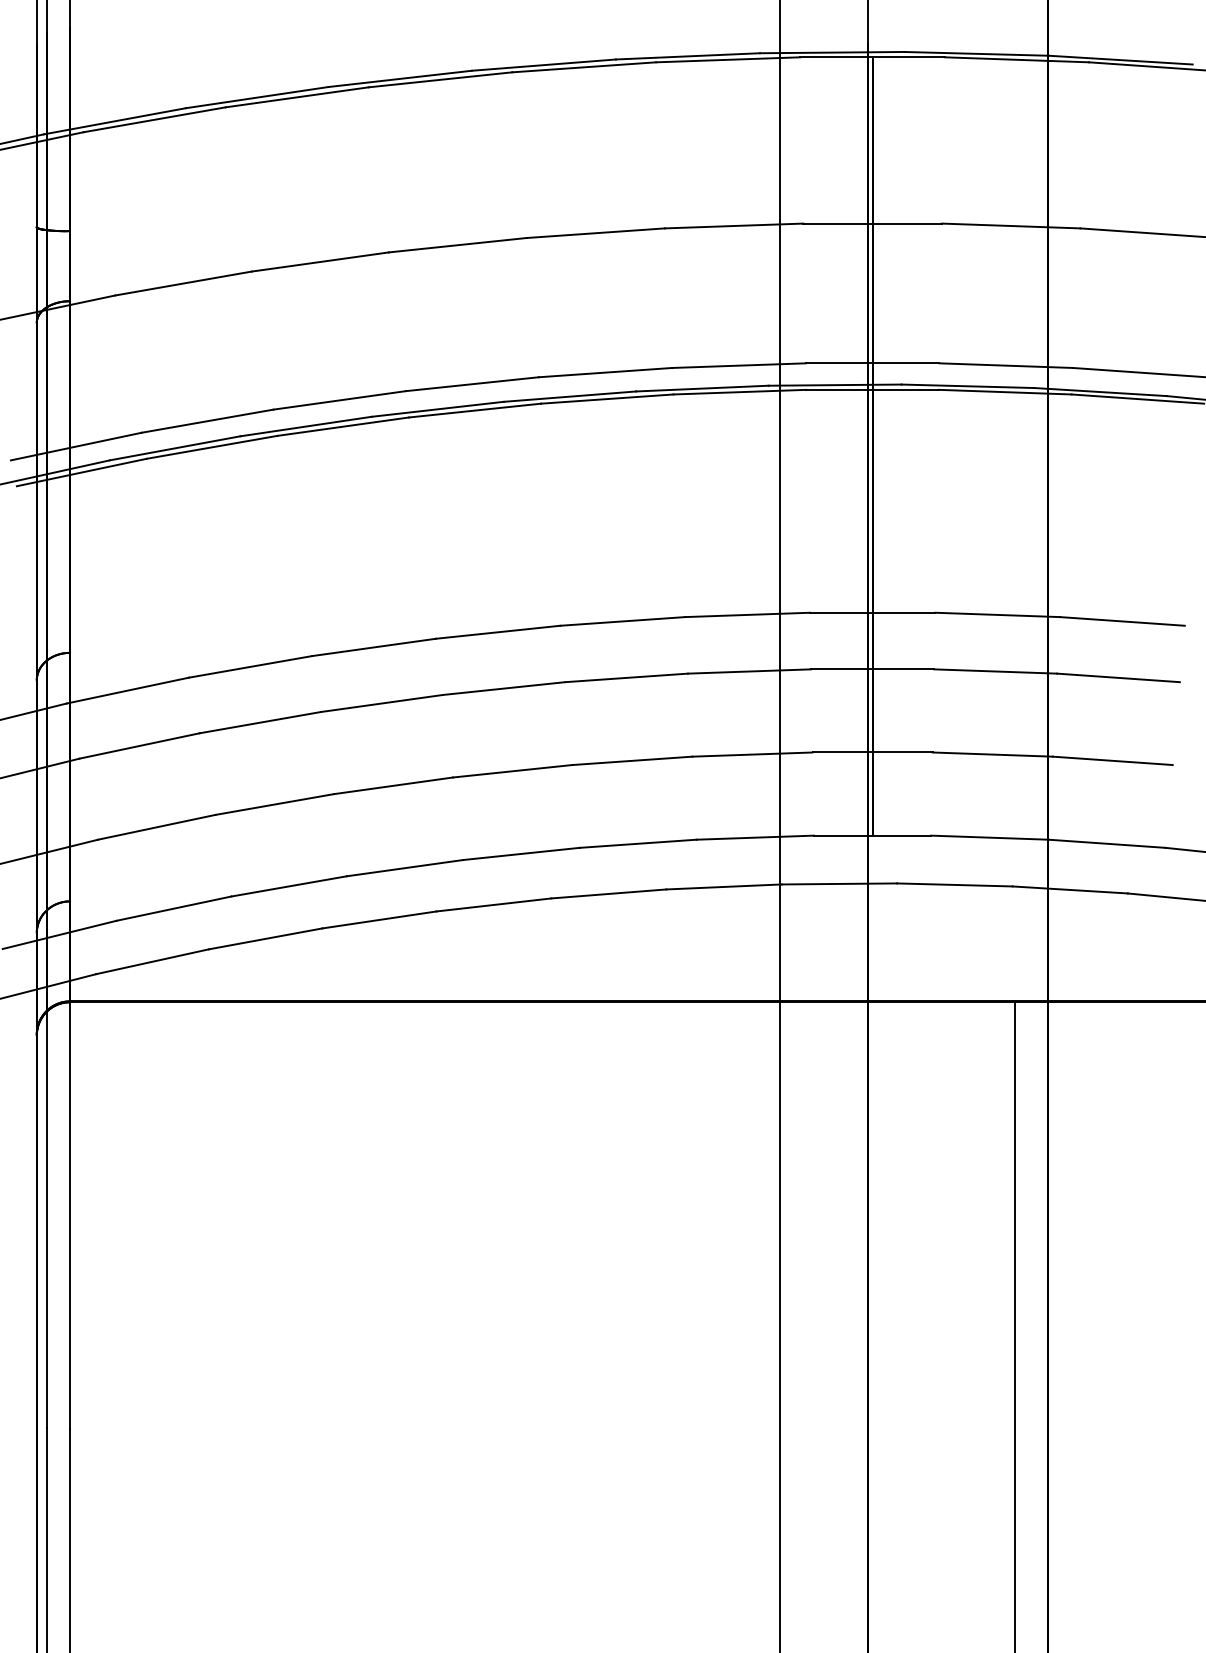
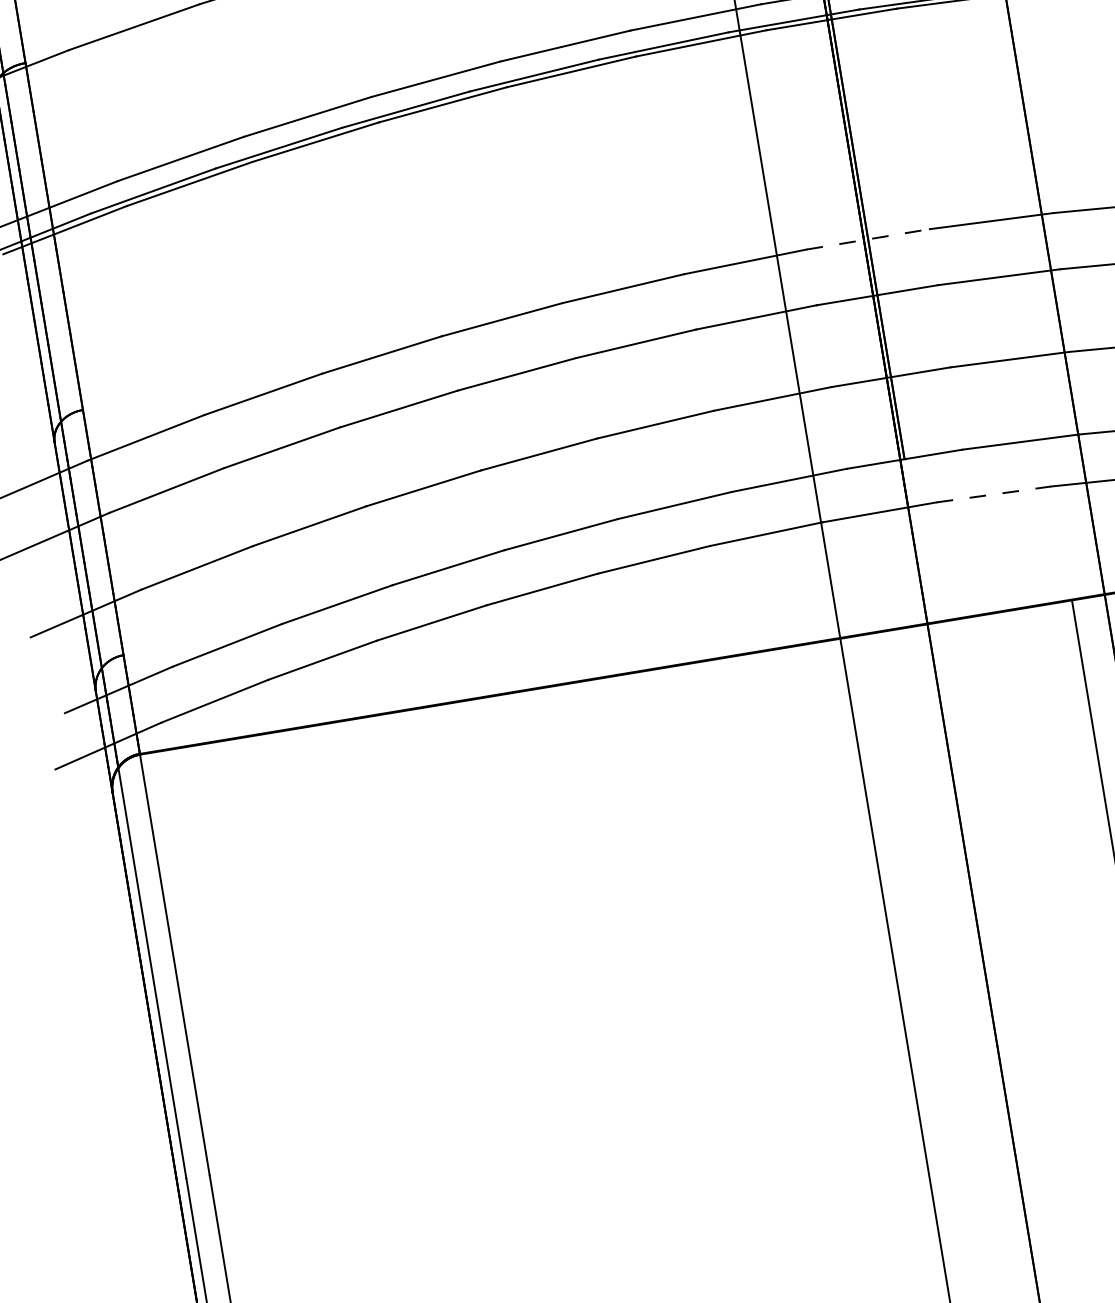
line: (872, 612) -> (868, 239), solid -> dashed
line: (954, 884) -> (993, 494), solid -> dashed

